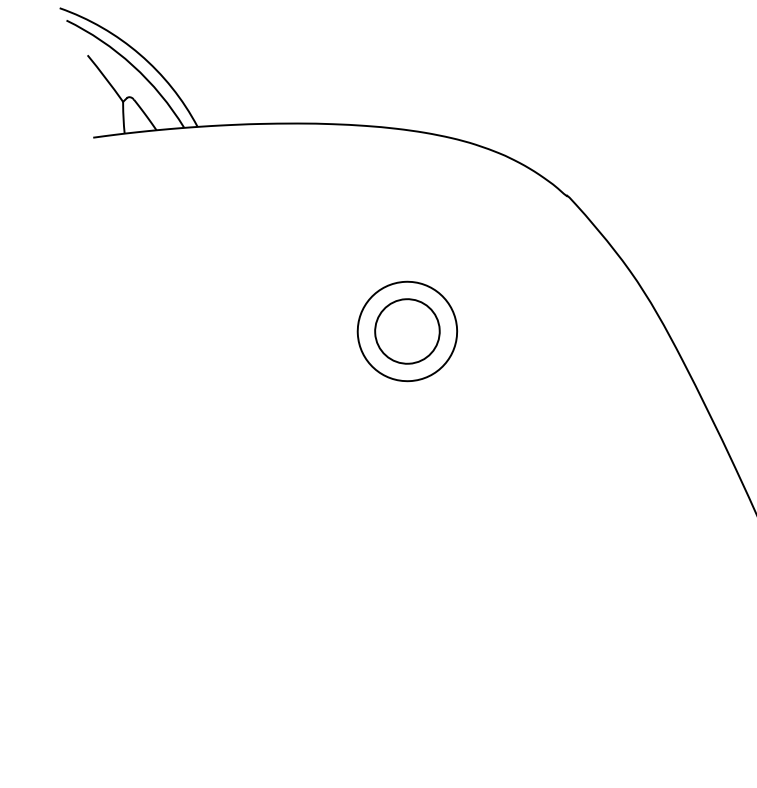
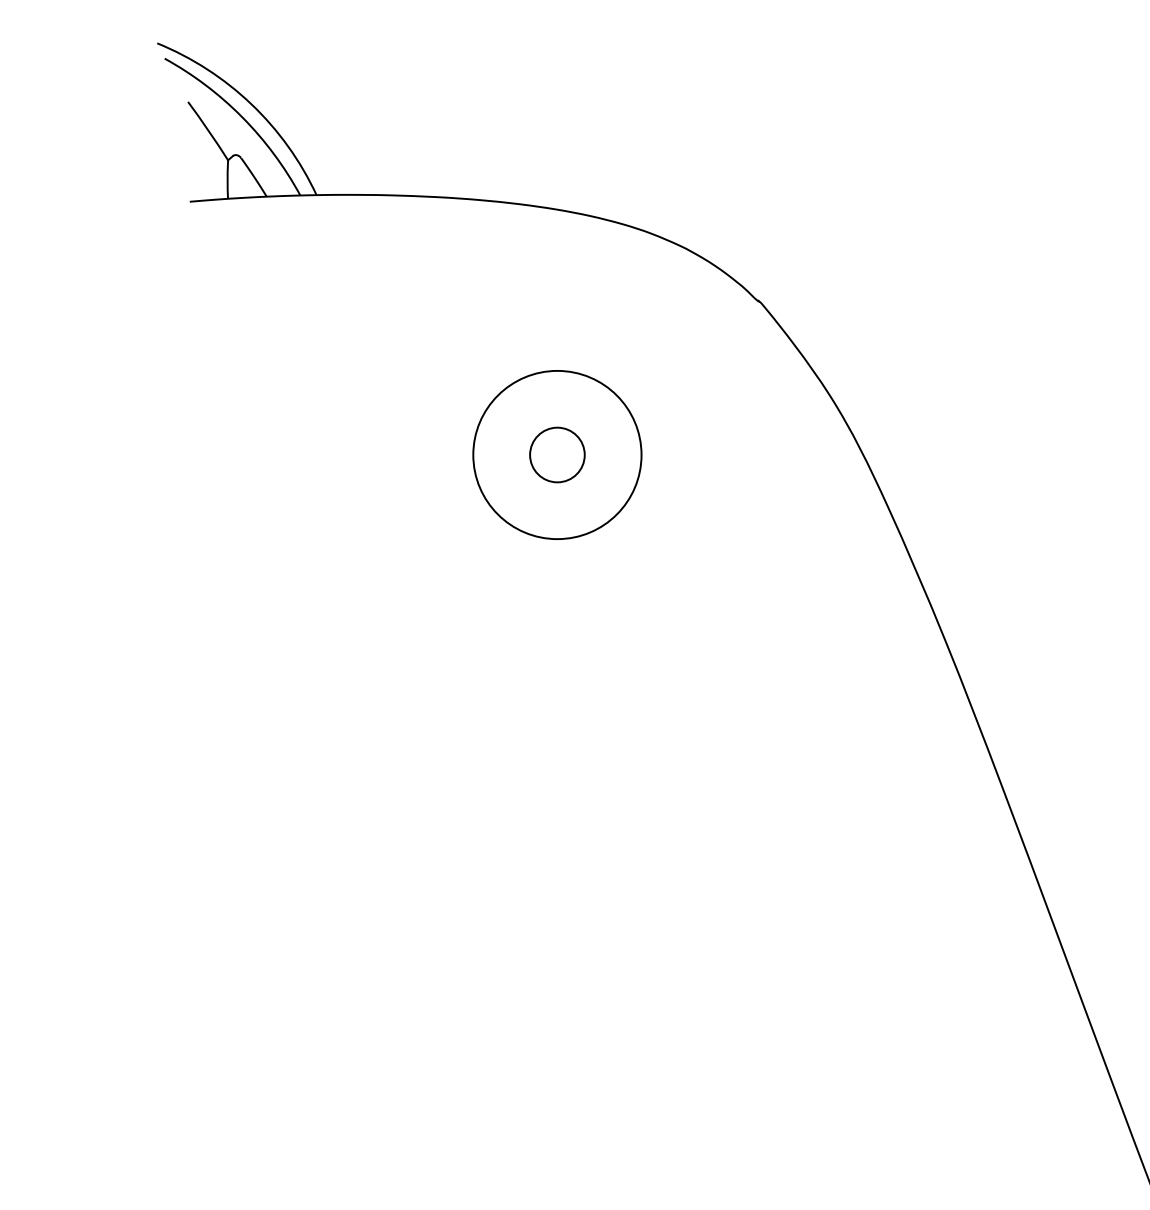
circle: (407, 331) -> (557, 454), size x0.7
circle: (407, 331) -> (557, 454), size x1.4

